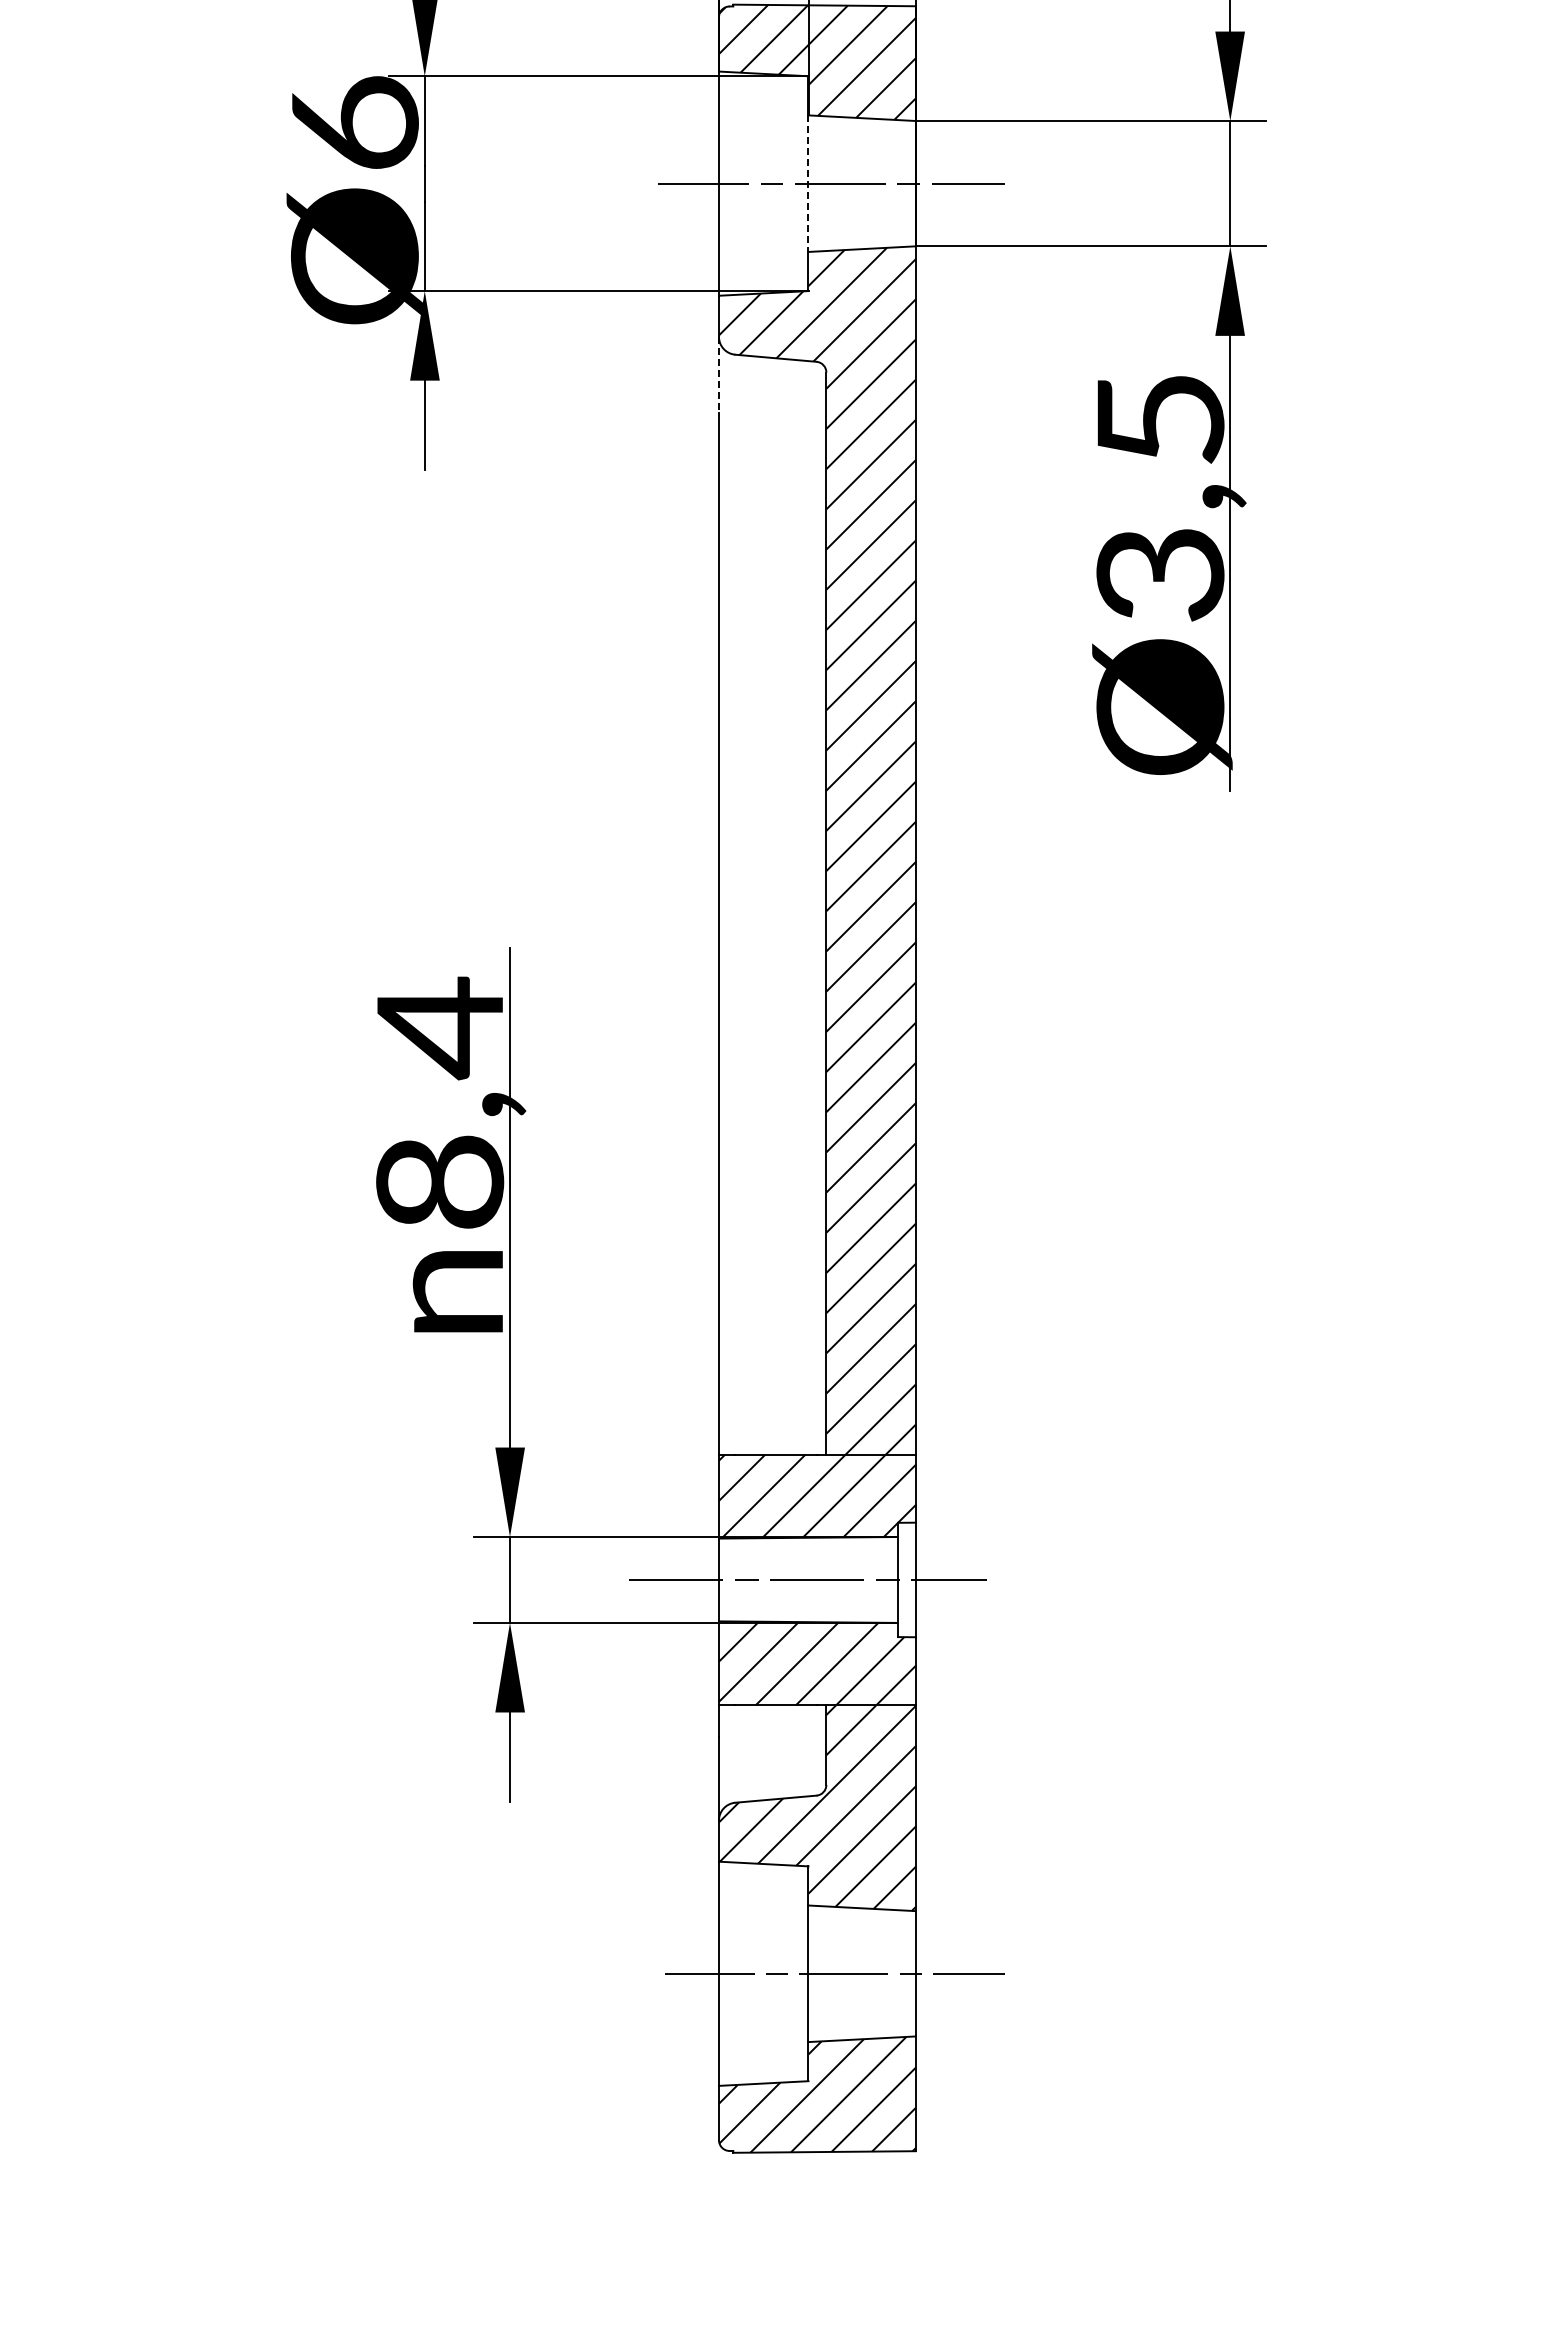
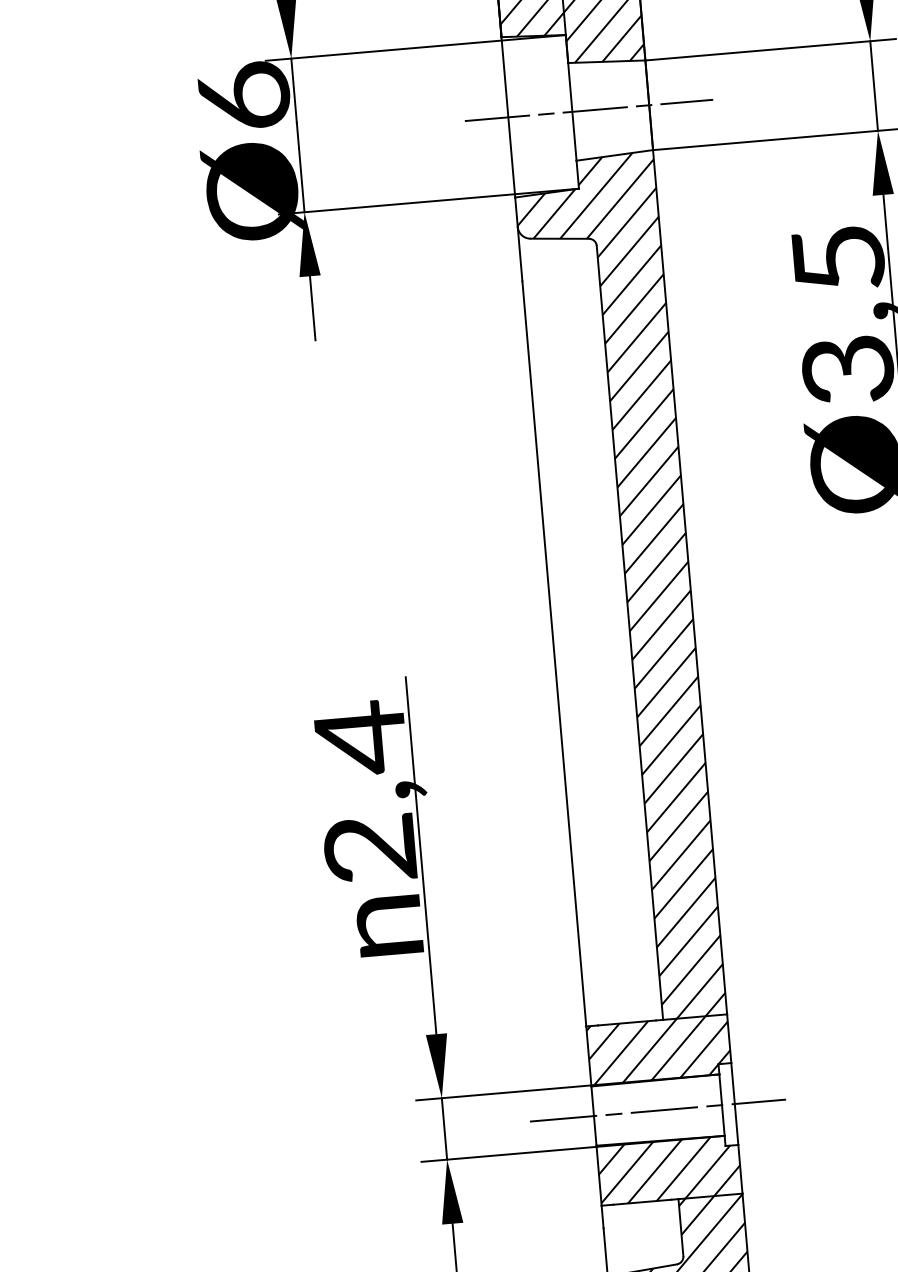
line: (808, 184) -> (572, 112), dashed -> solid
line: (718, 375) -> (519, 254), dashed -> solid
text: (440, 1181) -> (370, 848), 8,4 -> 2,4

